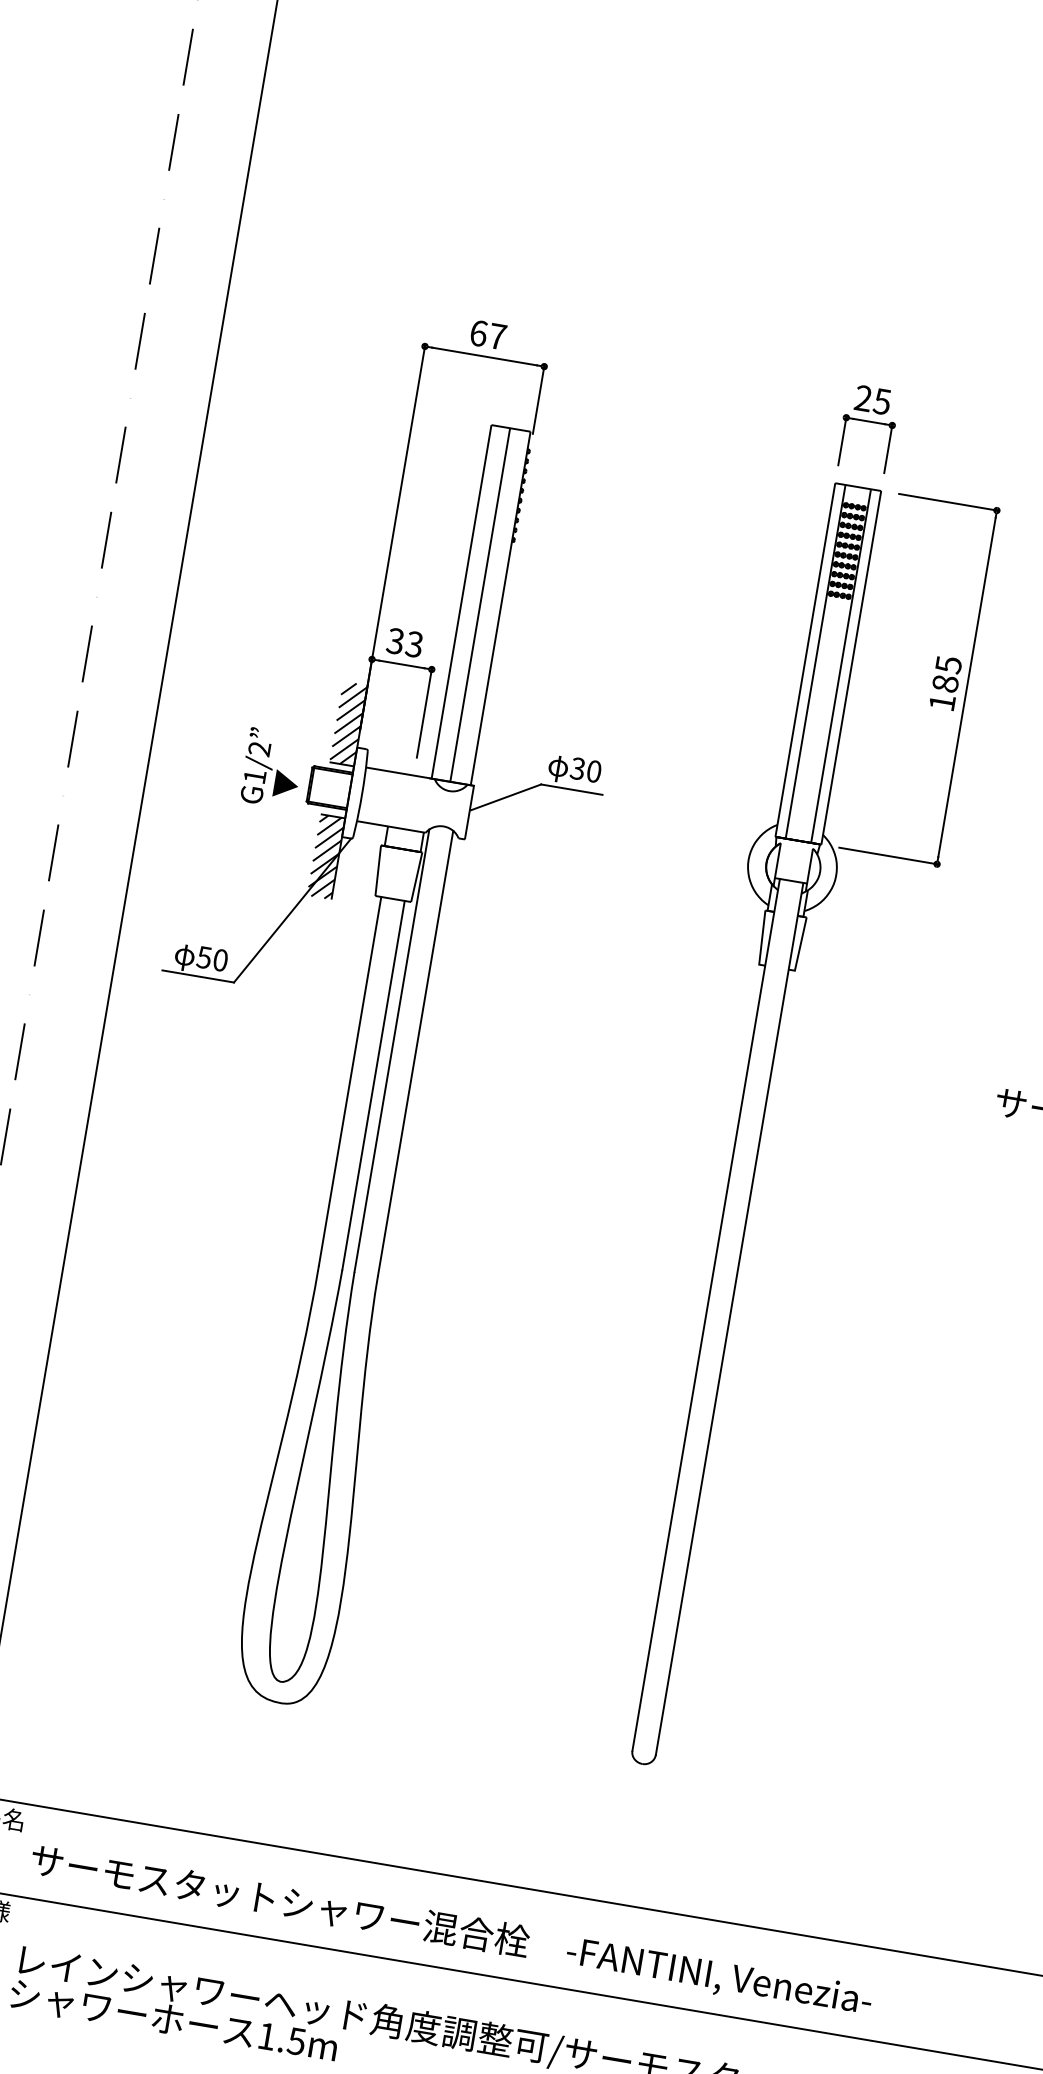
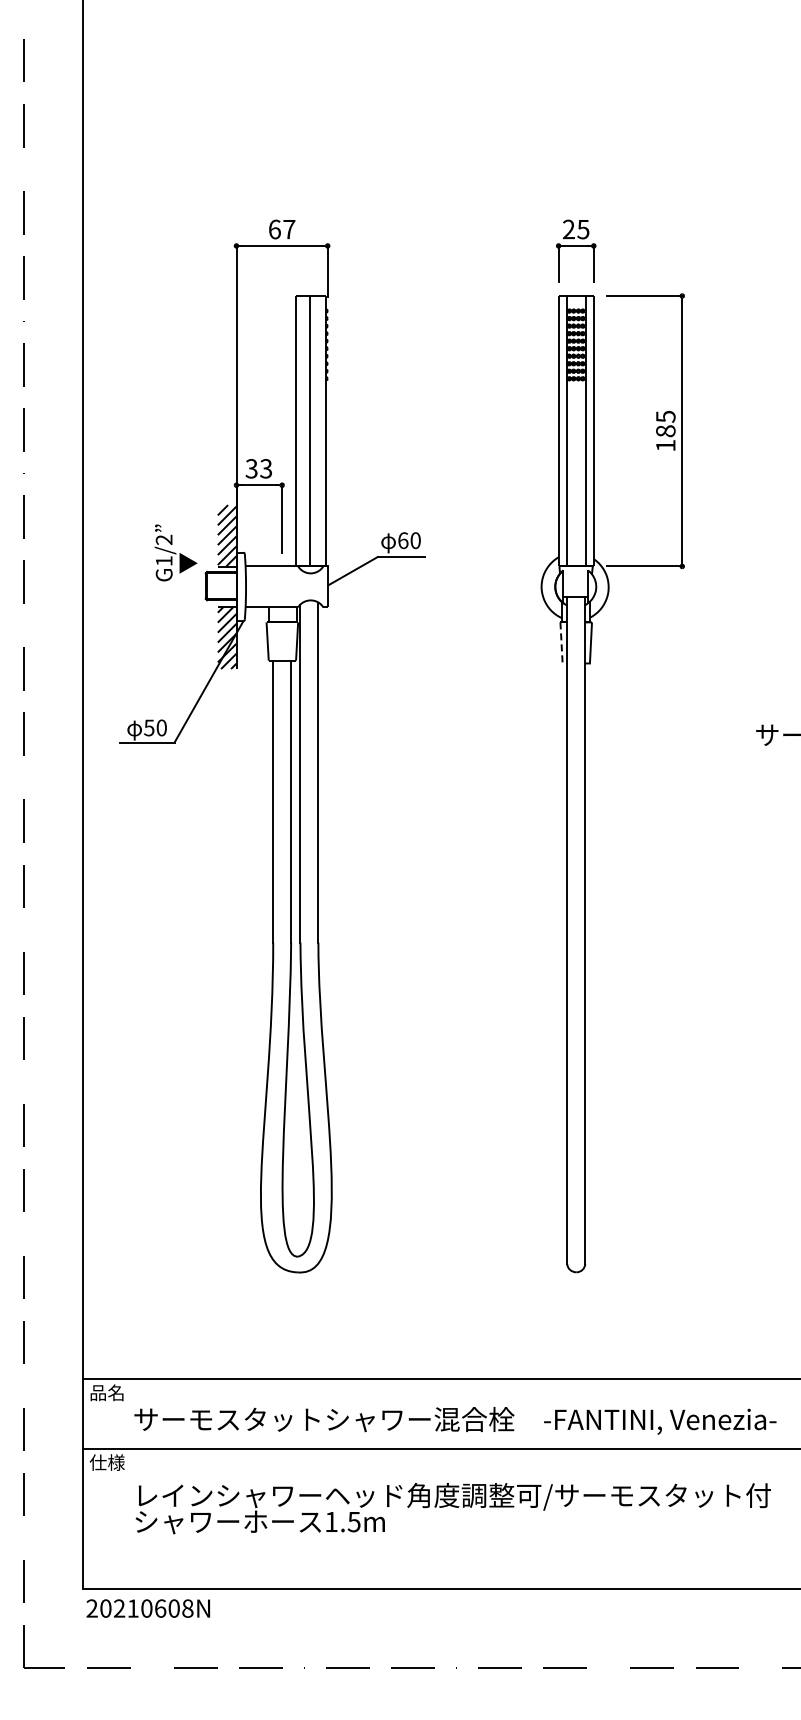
text: (271, 767) -> (175, 552), moved
text: (578, 768) -> (403, 540), 30 -> 60
line: (761, 940) -> (561, 645), solid -> dashed

